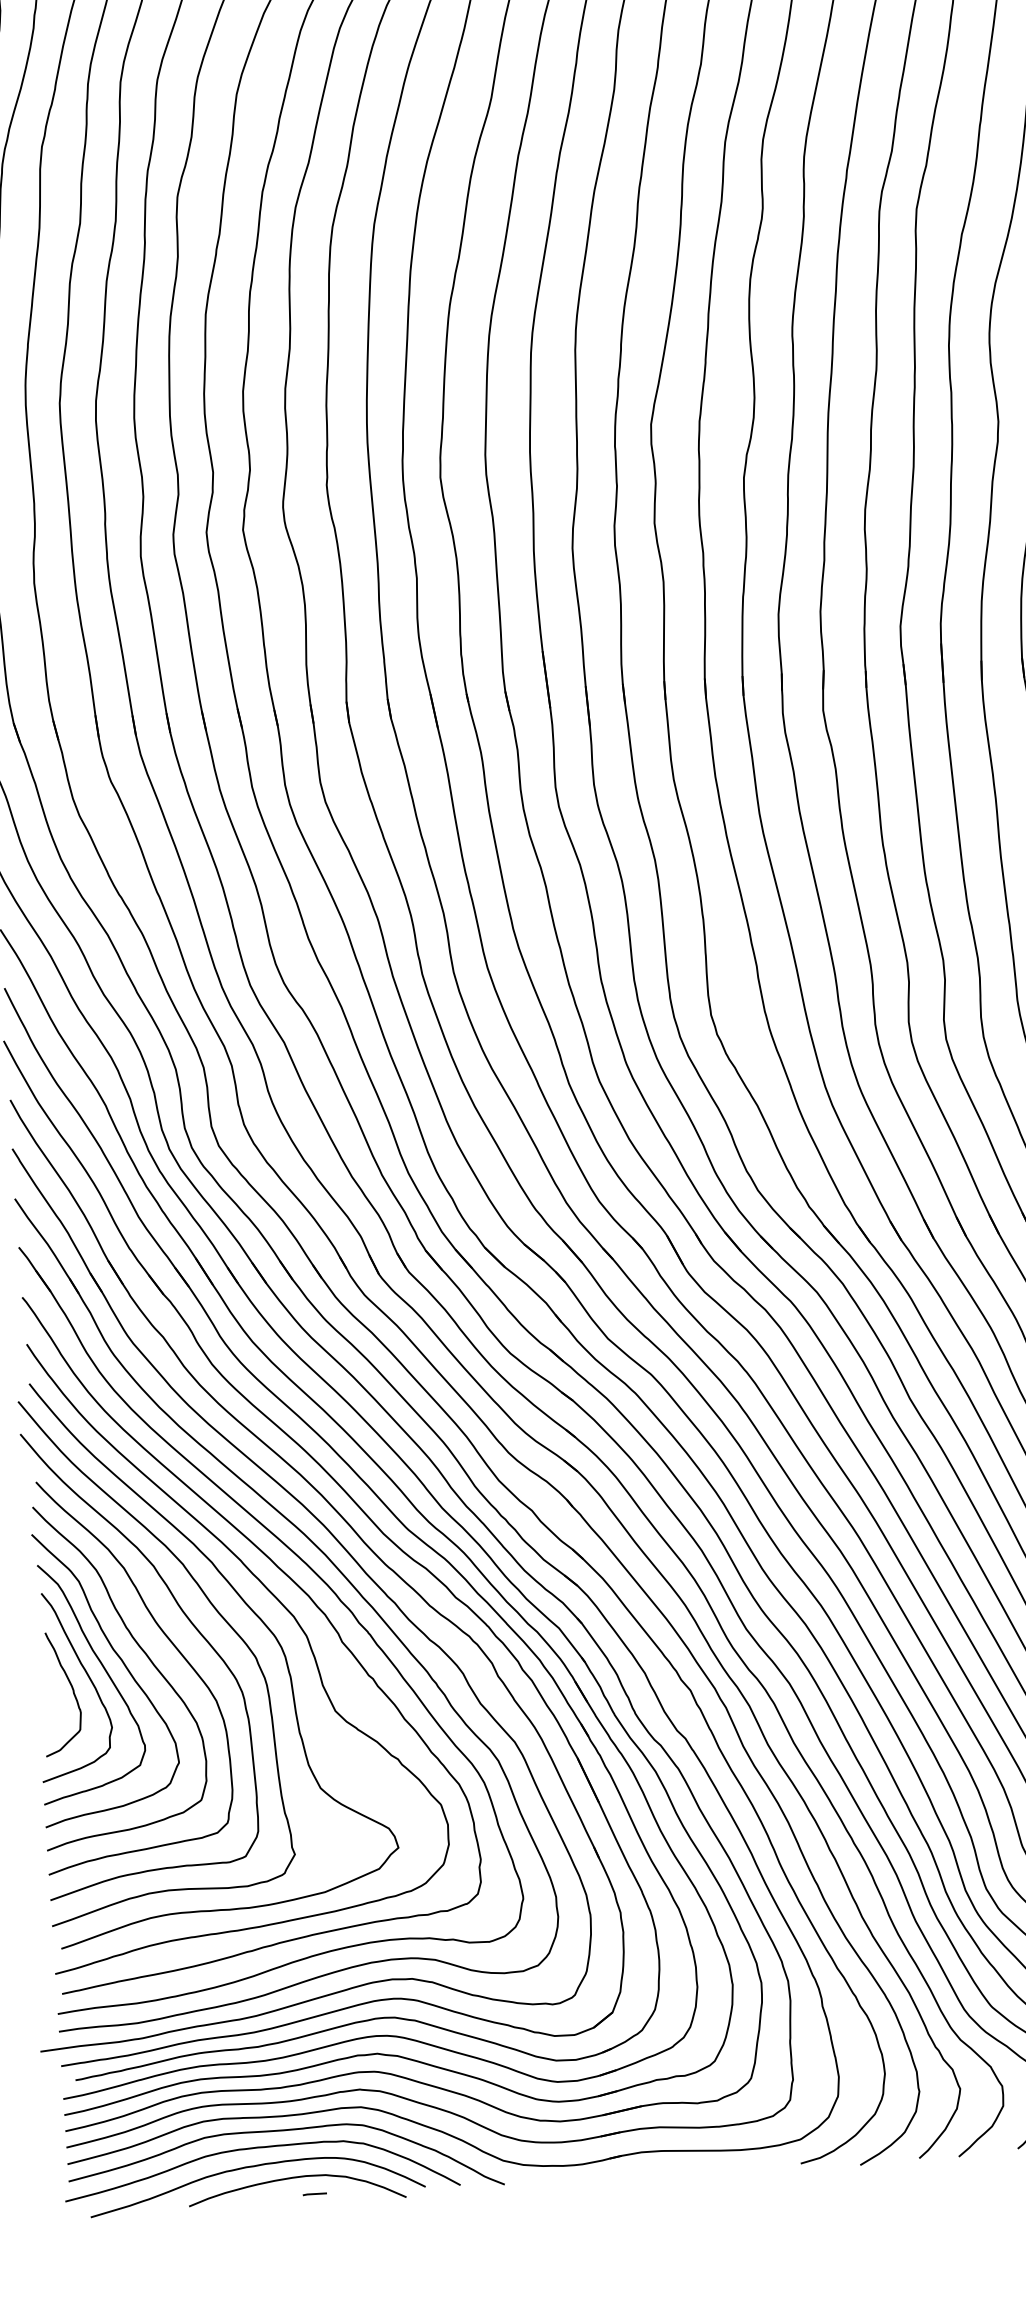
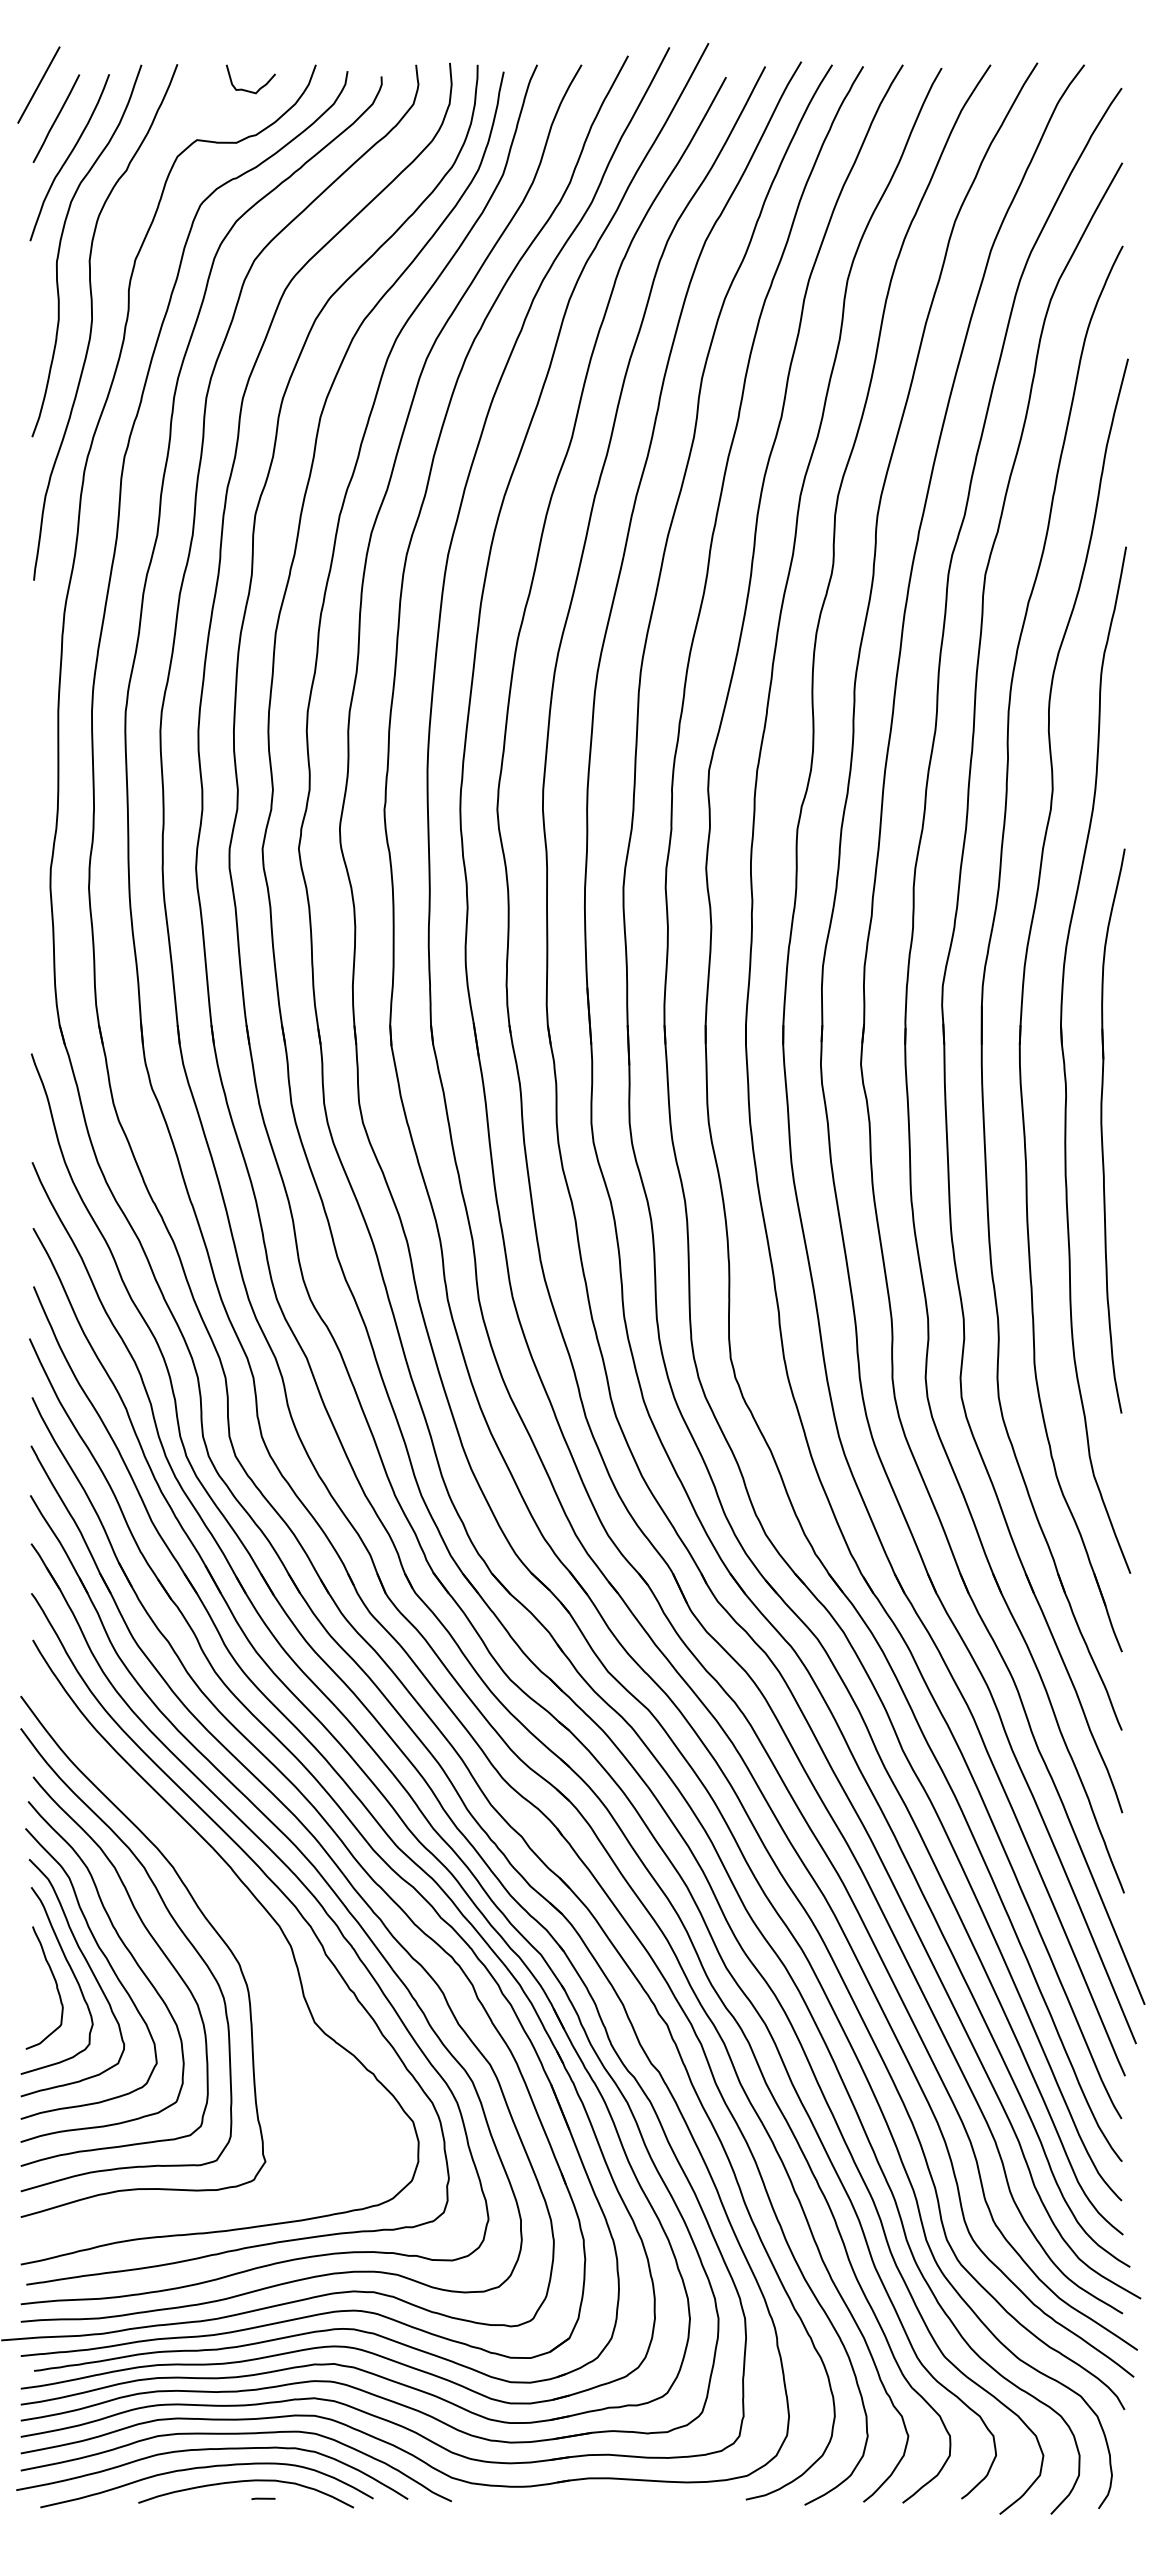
curve: (254, 1614) -> (240, 1921), removed

